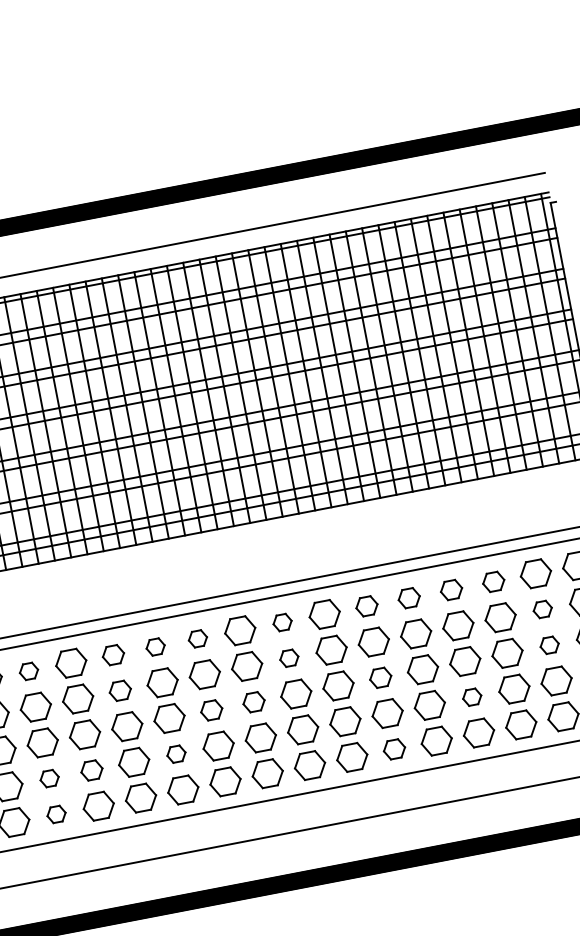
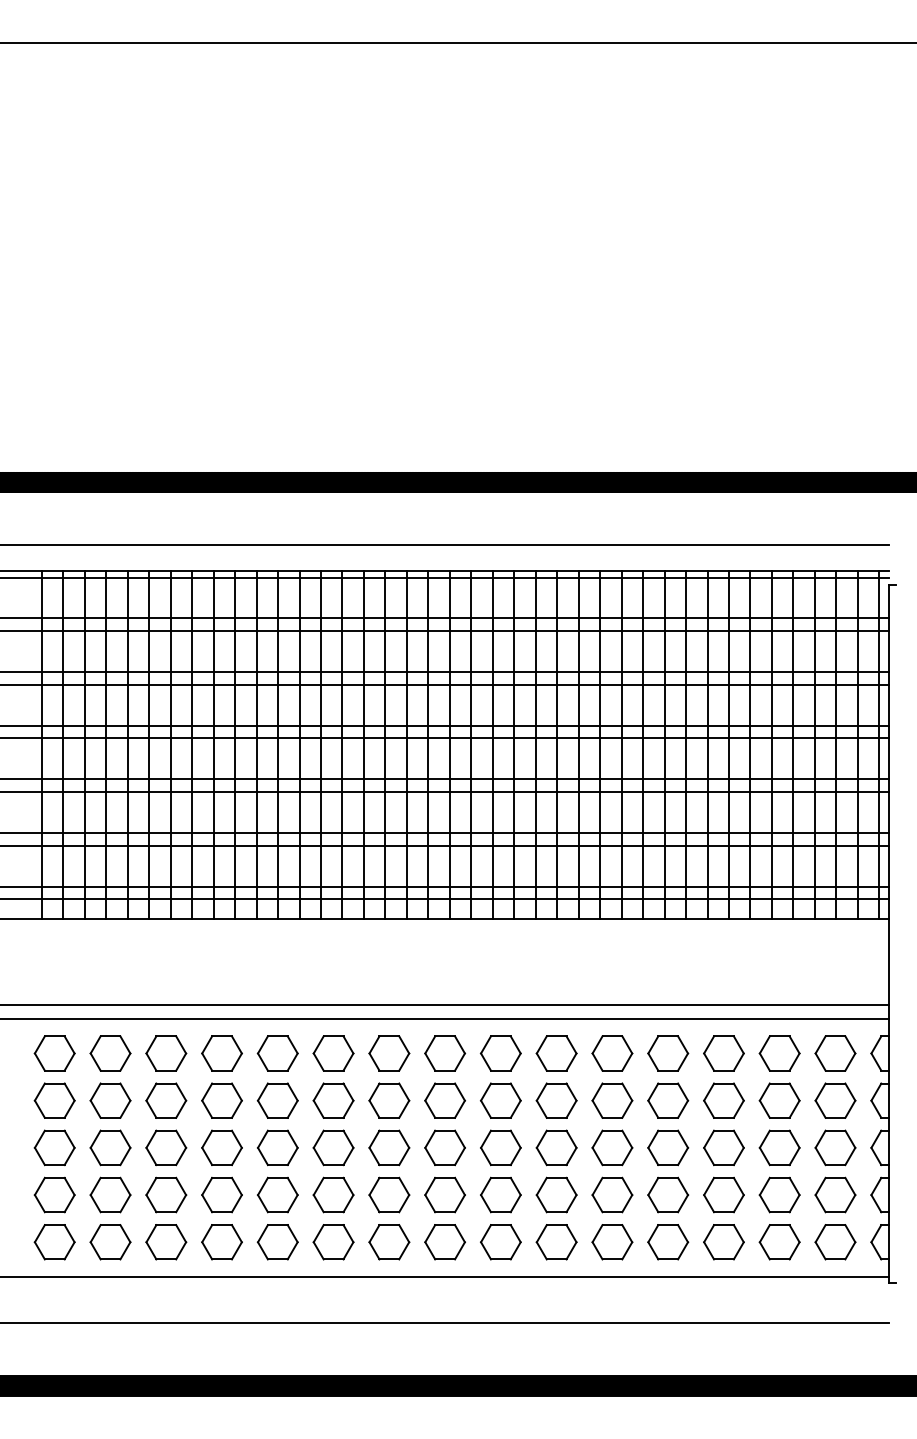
part: (493, 581) -> (723, 1053), size x1.43
part: (451, 590) -> (668, 1053), size x1.43
part: (409, 598) -> (612, 1053), size x1.43
part: (366, 606) -> (556, 1053), size x1.43
part: (542, 609) -> (779, 1100), size x1.67
part: (282, 622) -> (445, 1053), size x1.67
part: (197, 638) -> (333, 1053), size x1.67
part: (549, 645) -> (779, 1147), size x1.67
part: (155, 647) -> (277, 1053), size x1.67
part: (113, 655) -> (221, 1053), size x1.43
part: (288, 658) -> (444, 1100), size x1.67
part: (28, 671) -> (110, 1053), size x1.67
part: (380, 677) -> (556, 1147), size x1.43
part: (119, 690) -> (221, 1100), size x1.43
part: (472, 696) -> (668, 1194), size x1.67
part: (254, 701) -> (389, 1147), size x1.43
part: (211, 710) -> (333, 1147), size x1.43
part: (394, 749) -> (556, 1242), size x1.43
part: (176, 753) -> (277, 1194), size x1.67
part: (91, 770) -> (166, 1194), size x1.43
part: (49, 778) -> (110, 1194), size x1.67
part: (56, 814) -> (110, 1242), size x1.67

